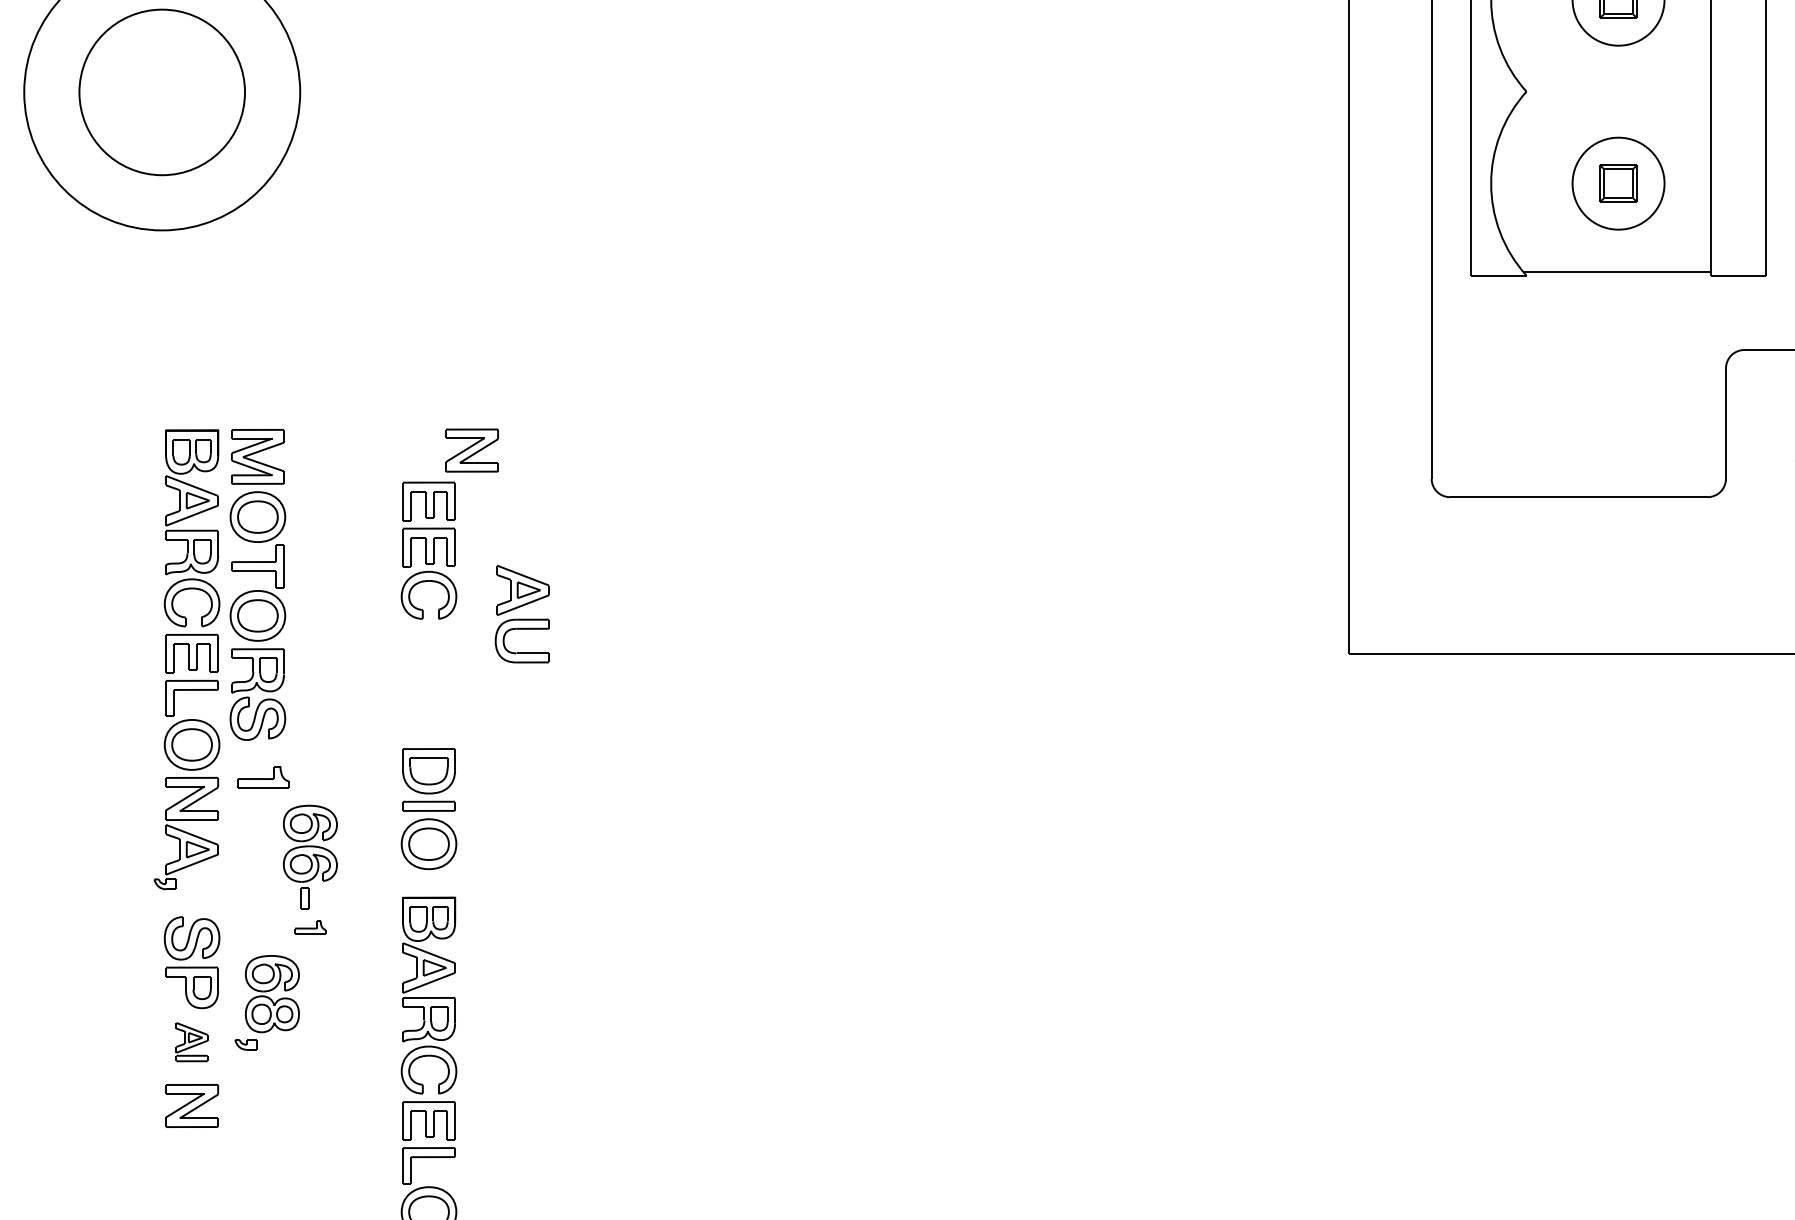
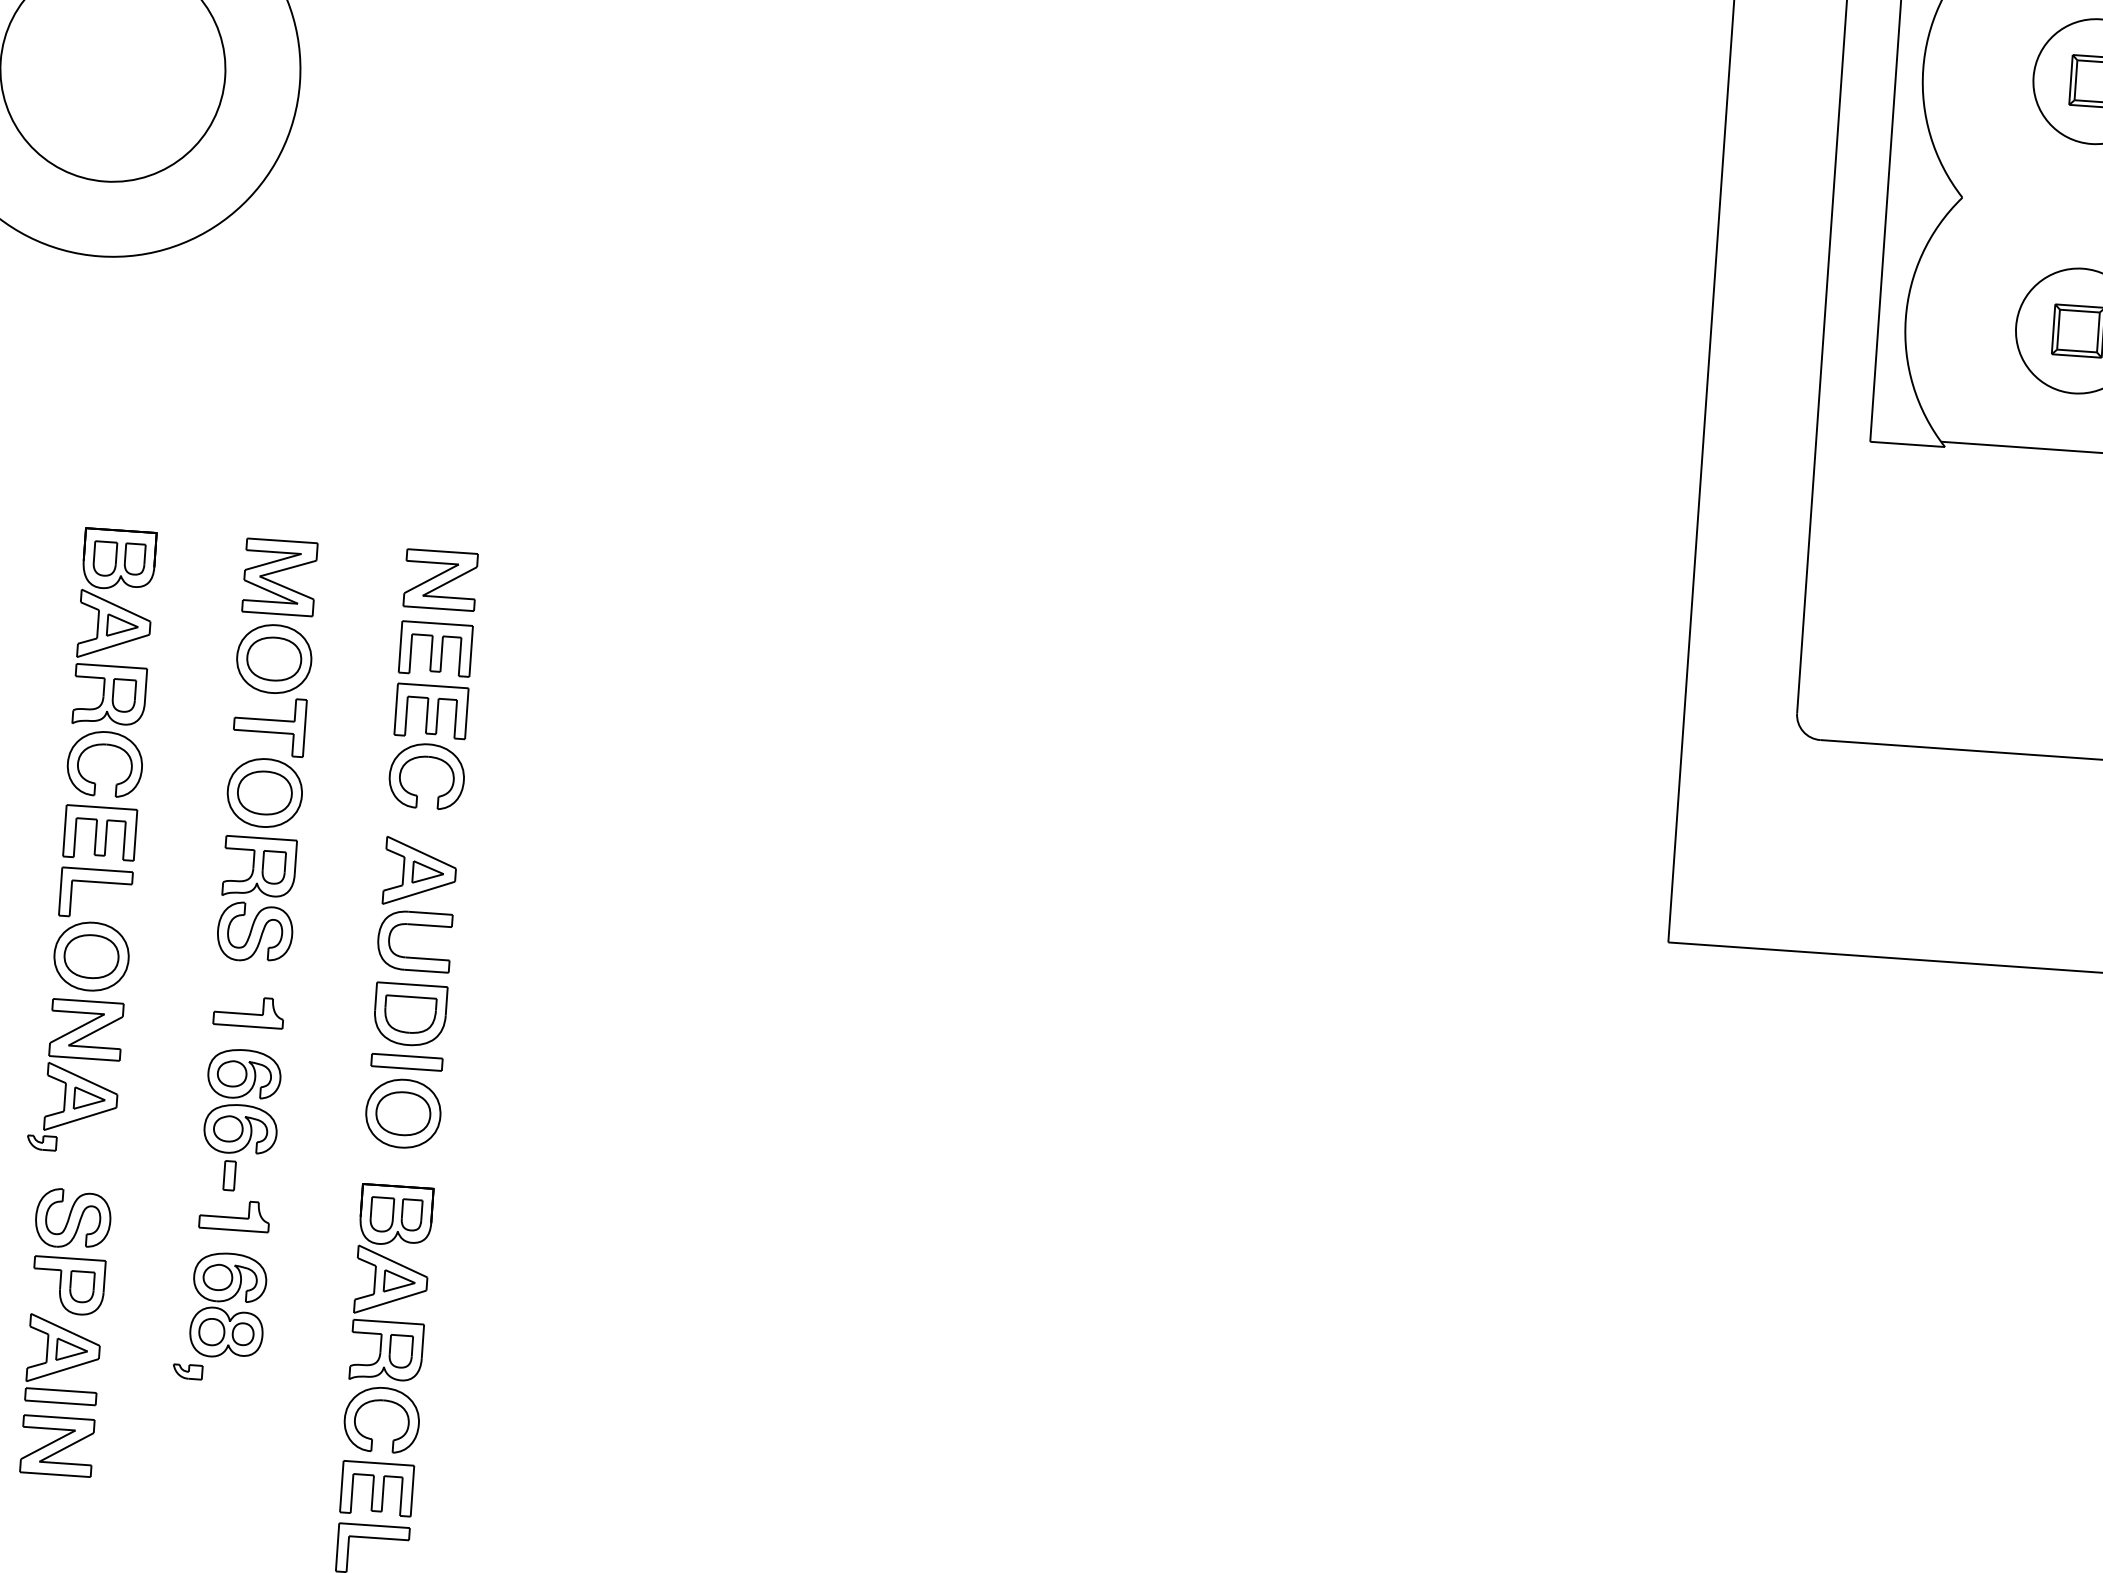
part: (471, 450) -> (439, 579), moved
part: (257, 584) -> (267, 750), moved
part: (521, 613) -> (415, 903), moved
part: (263, 777) -> (249, 1012), moved
part: (310, 927) -> (234, 1215), size x1.67
part: (266, 1002) -> (219, 1316), moved
part: (191, 1041) -> (62, 1358), size x1.67

